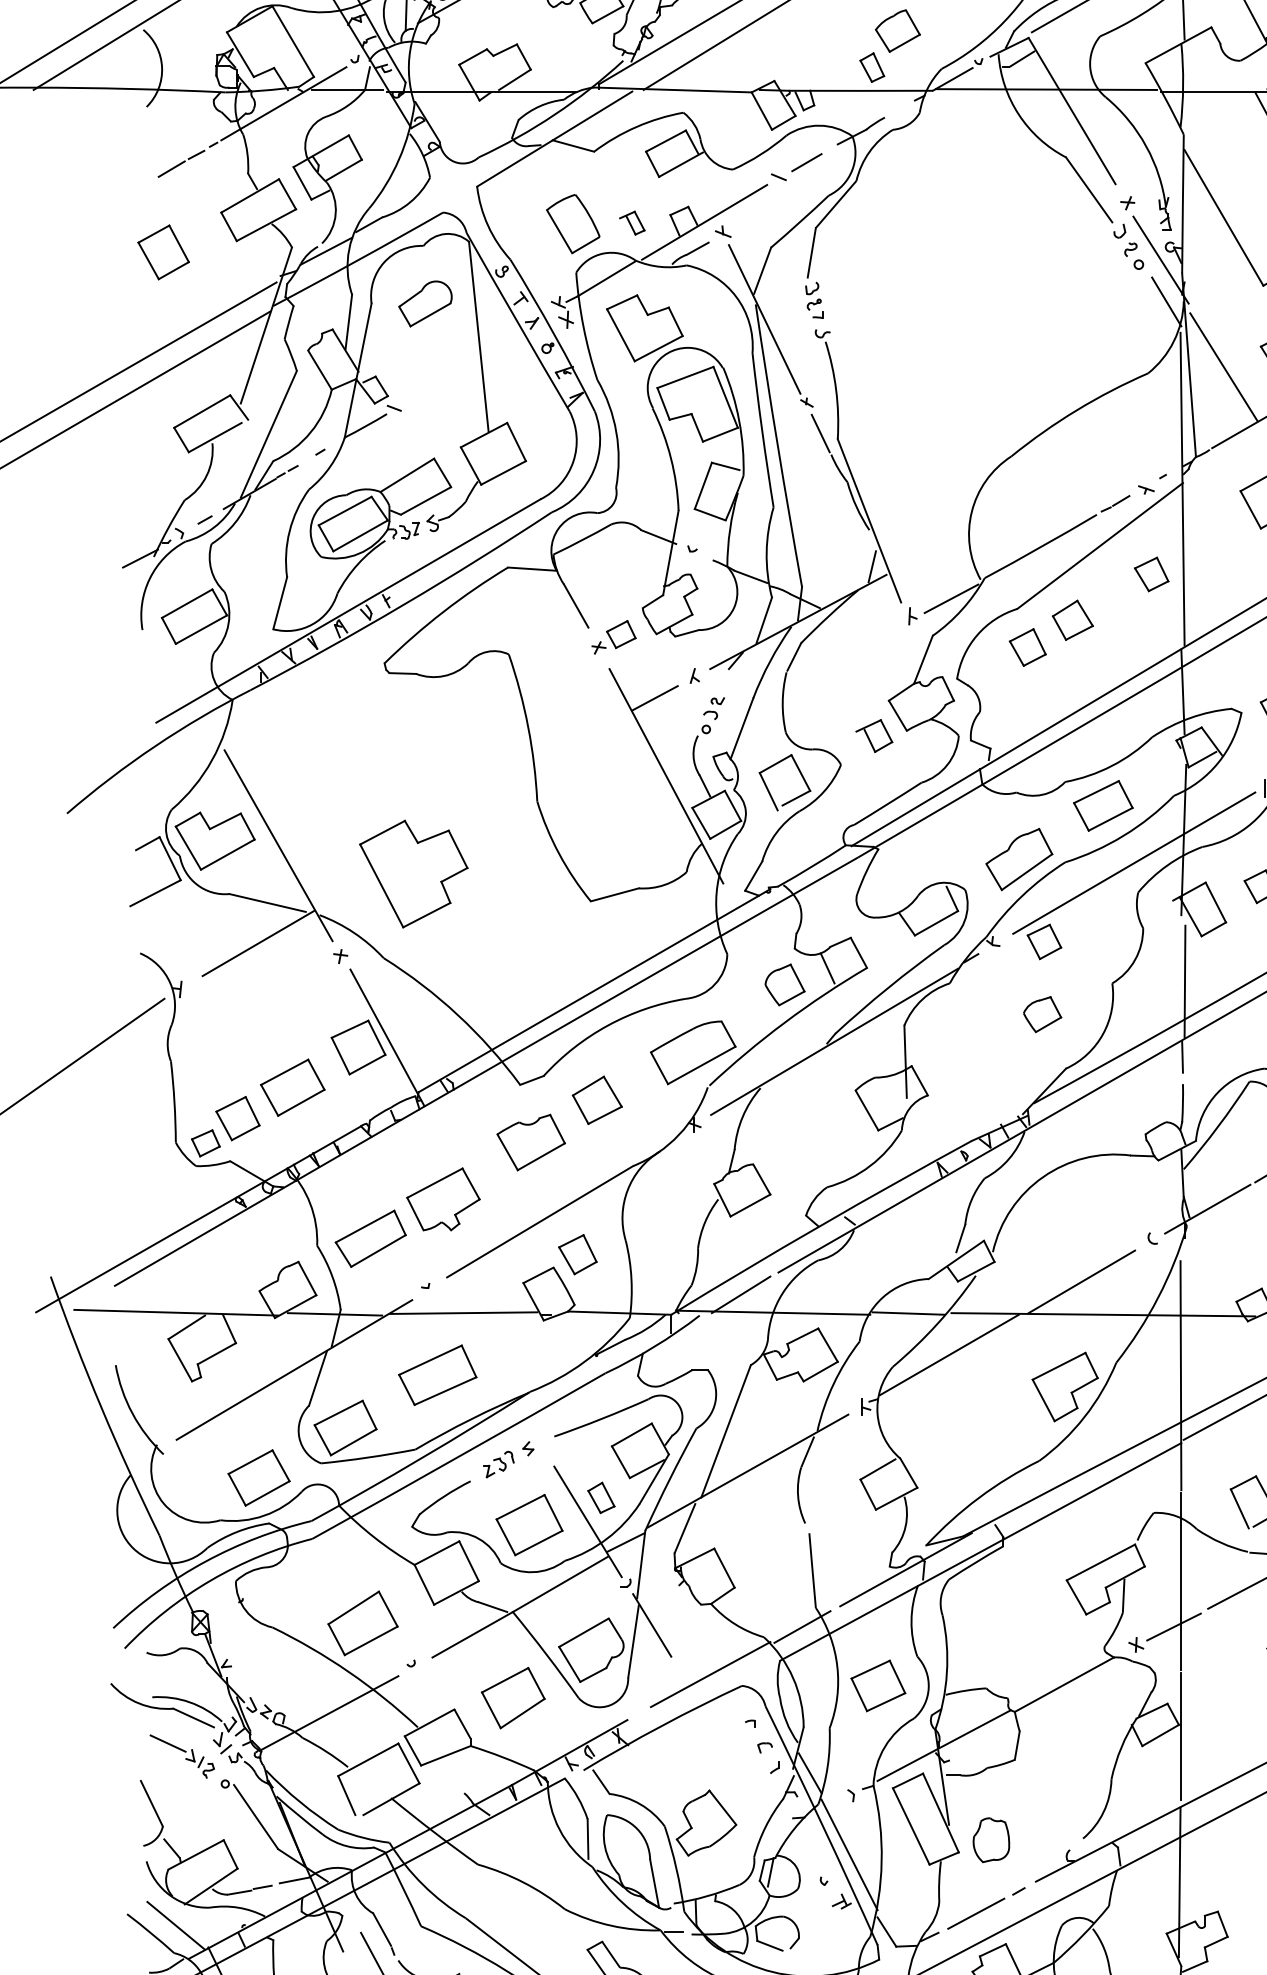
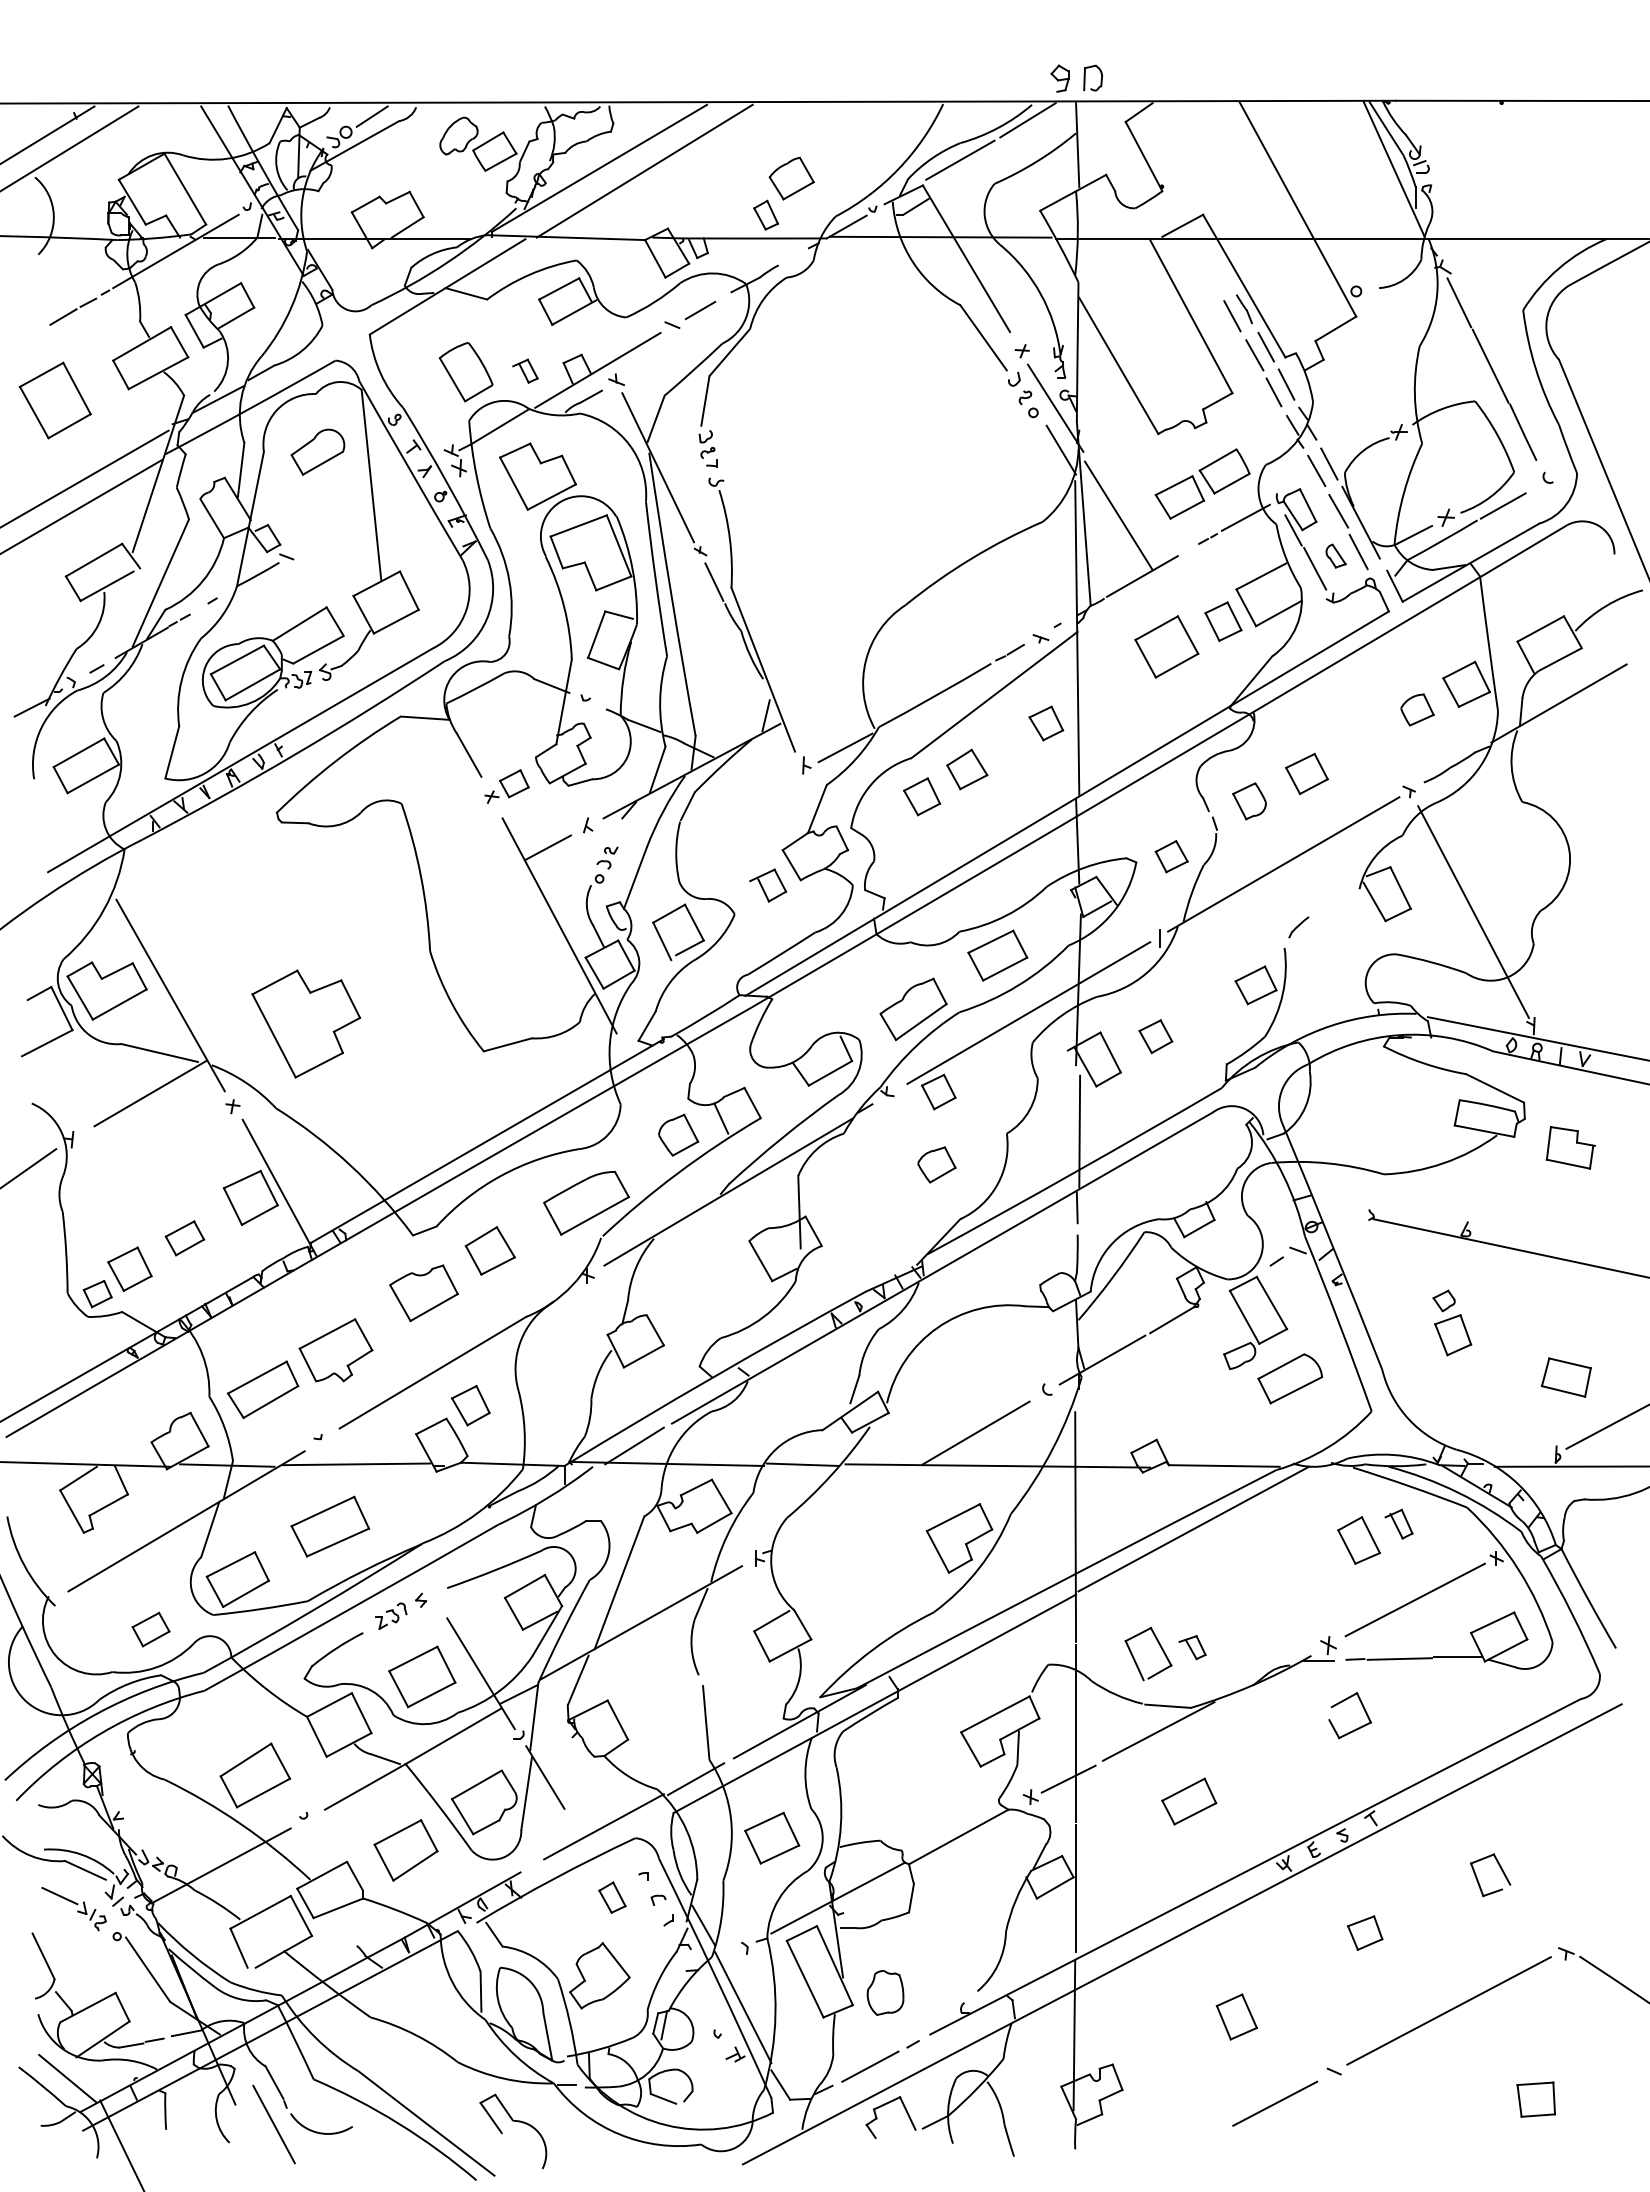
part: (163, 252) -> (55, 400), size x1.4
part: (292, 1087) -> (184, 1238), size x0.6
line: (949, 1354) -> (843, 1505), removed
part: (258, 1477) -> (150, 1629), size x0.6
part: (601, 1497) -> (612, 1897), moved

